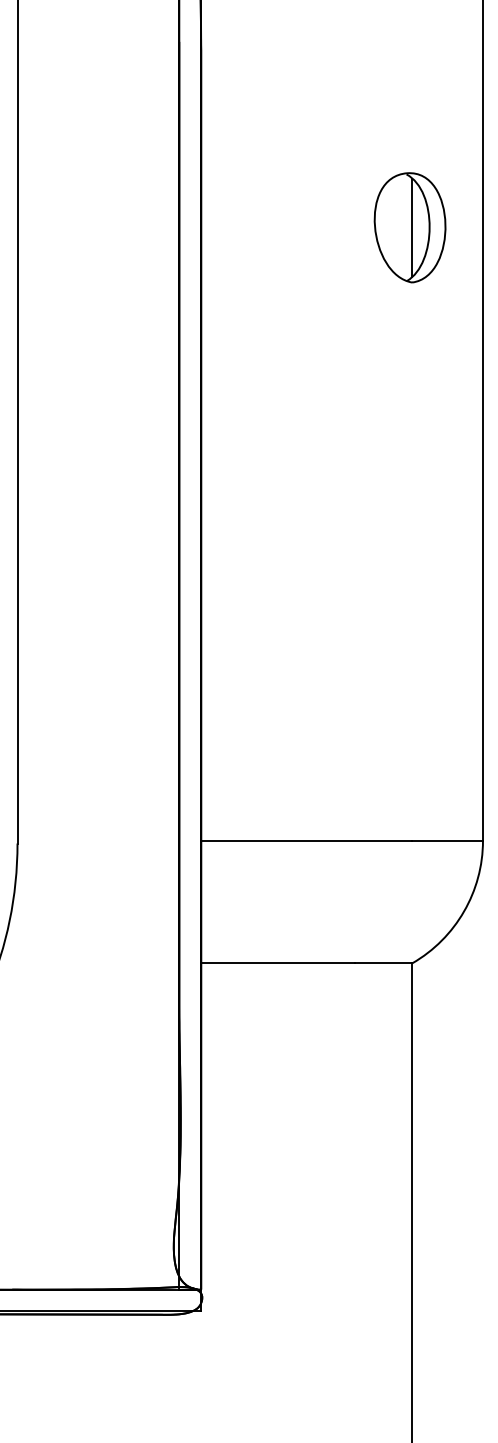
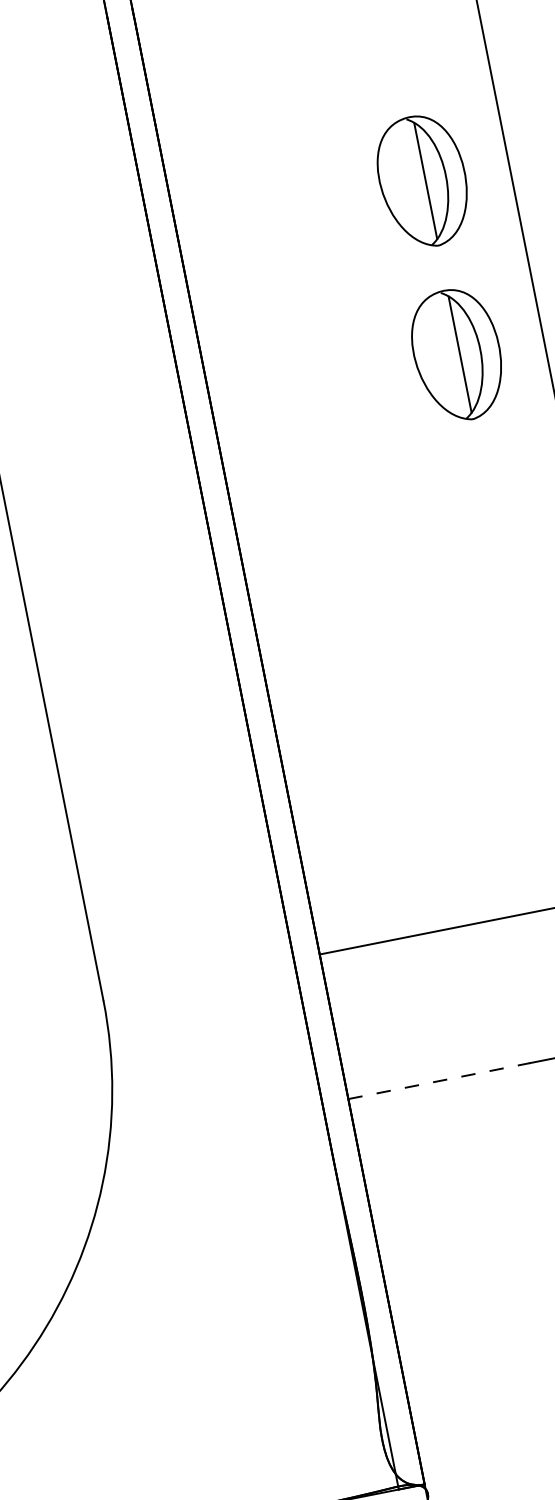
part: (409, 374) -> (456, 354), added
line: (278, 963) -> (439, 1081), solid -> dashed

